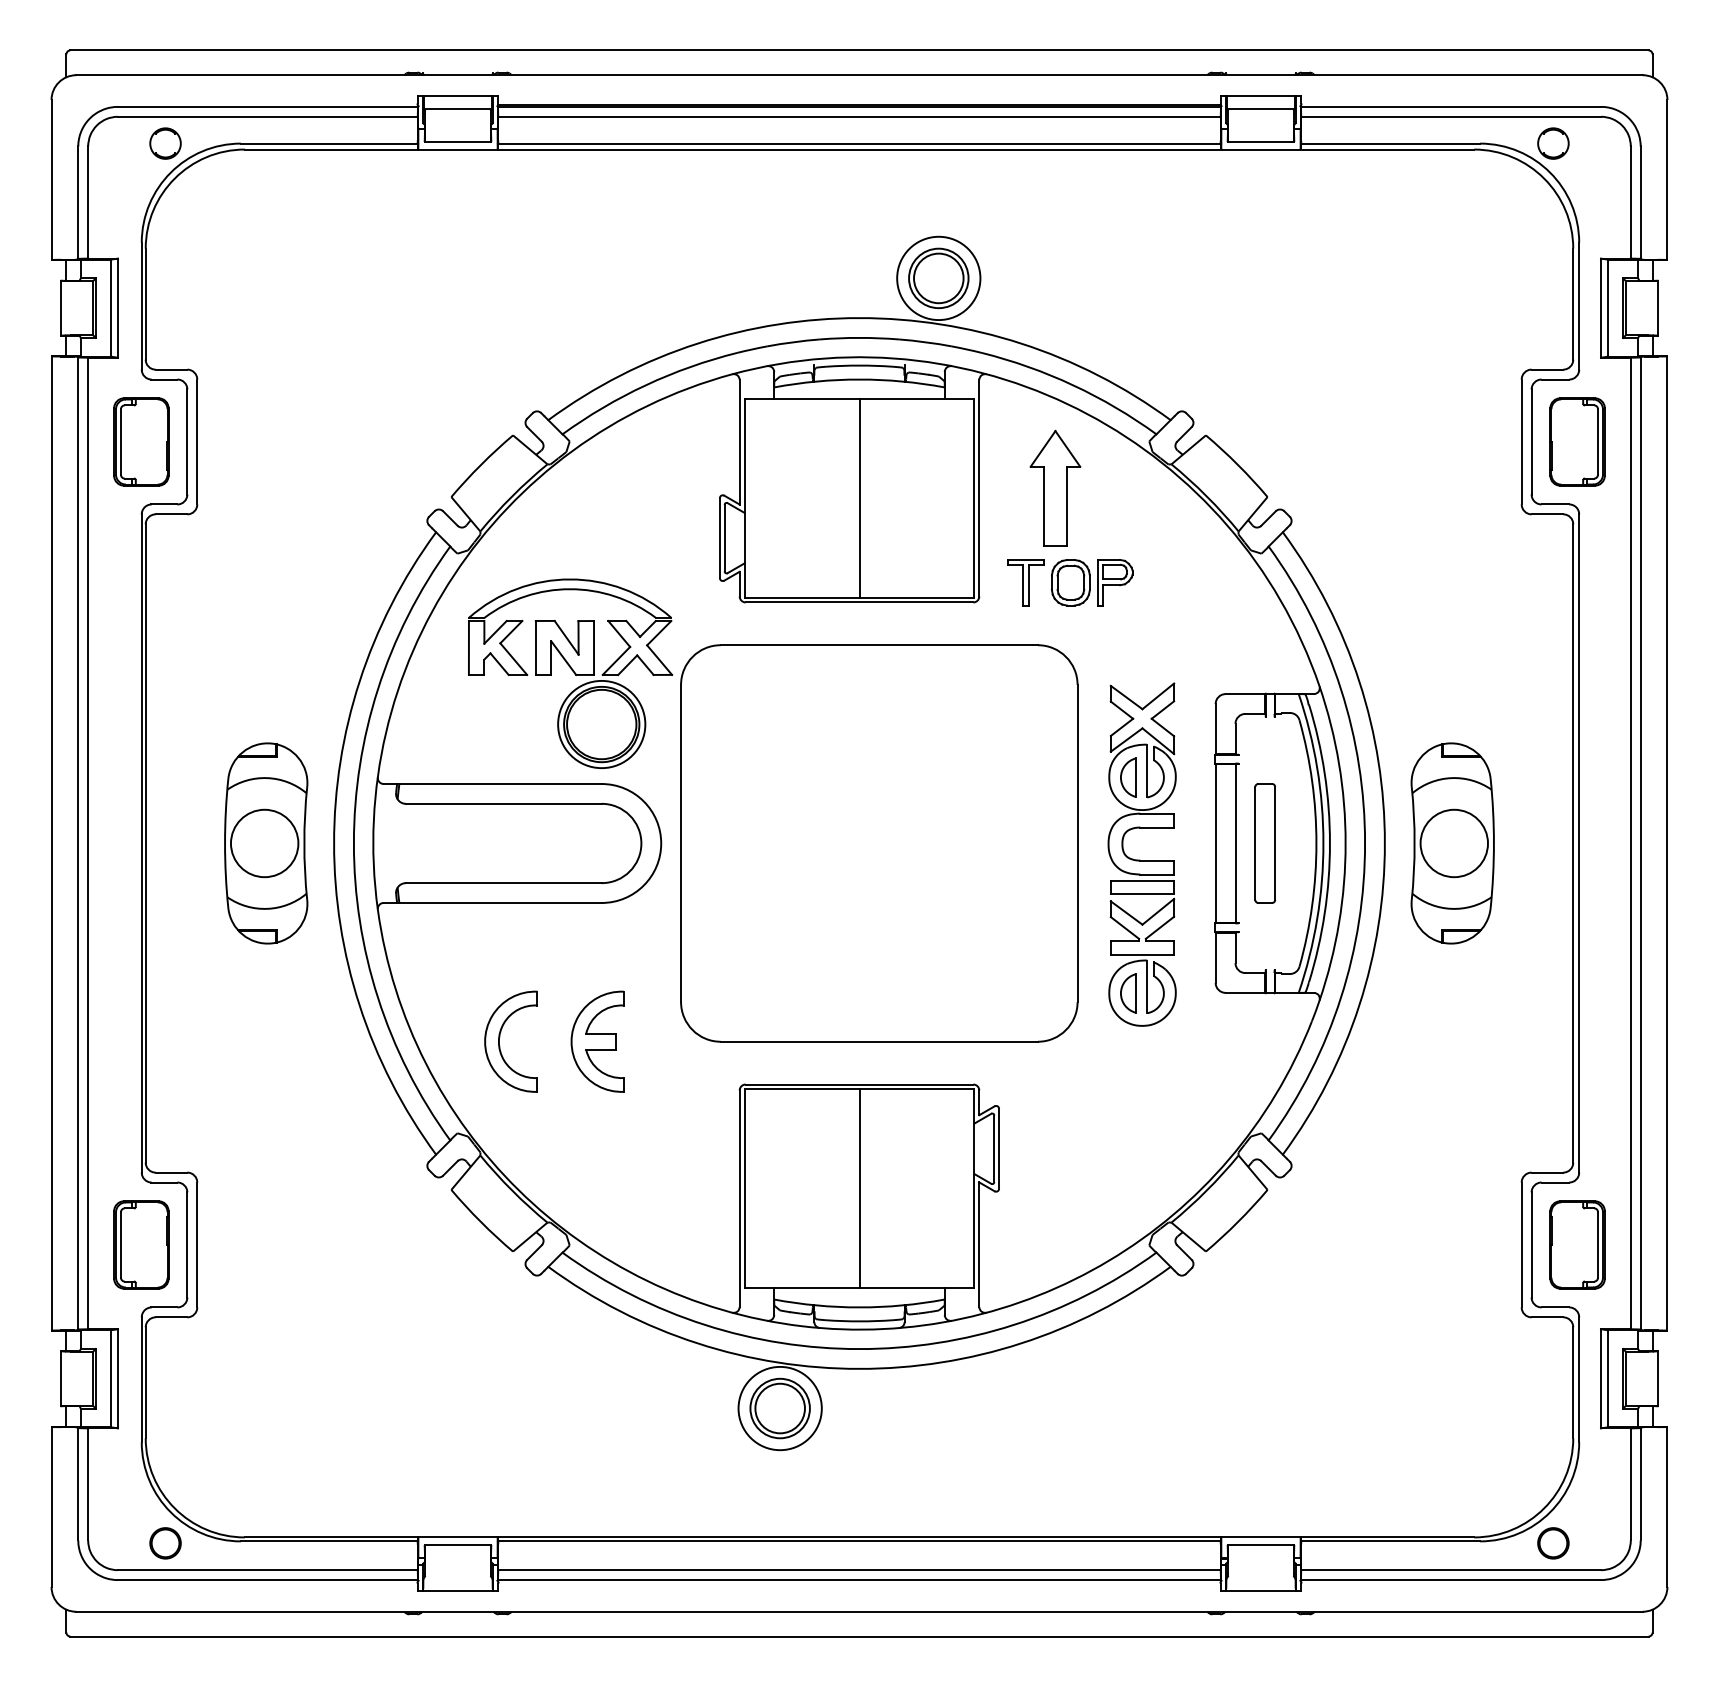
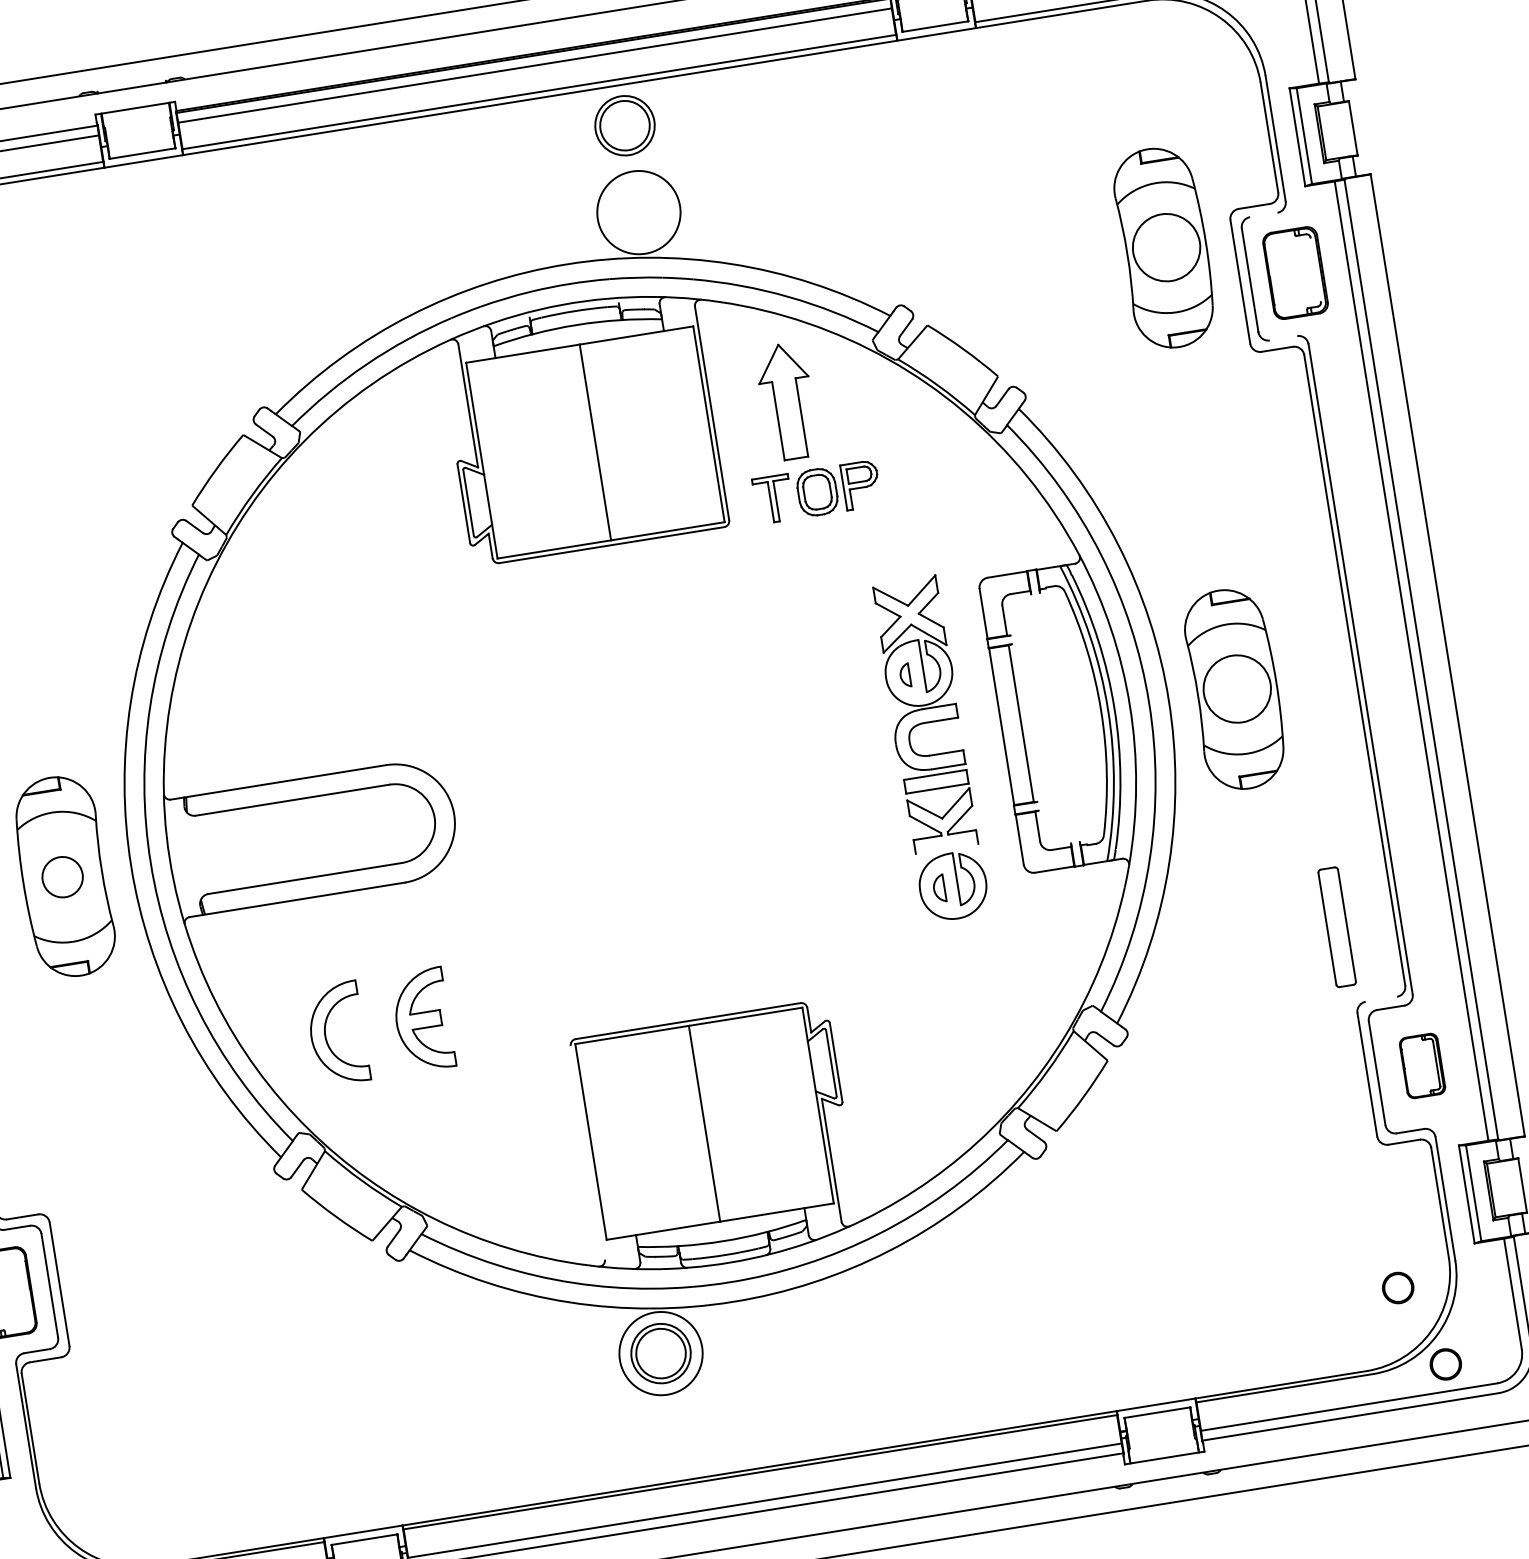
line: (458, 108) -> (137, 120), removed
part: (938, 277) -> (624, 124), moved
line: (1555, 379) -> (1263, 214), removed
part: (1452, 396) -> (1164, 247), added
line: (1598, 441) -> (1316, 269), removed
line: (1555, 504) -> (1283, 338), removed
part: (1128, 777) -> (905, 675), size x0.6
part: (773, 810) -> (559, 764), removed
circle: (264, 843) -> (62, 877), size x0.6
part: (1264, 843) -> (1336, 927), moved
line: (1142, 955) -> (947, 848), removed
part: (1128, 993) -> (939, 888), size x0.7
line: (1547, 1172) -> (1381, 999), removed
line: (739, 1198) -> (587, 1152), removed
part: (1577, 1244) -> (1422, 1065), size x0.7
circle: (1518, 1460) -> (1398, 1288), added

